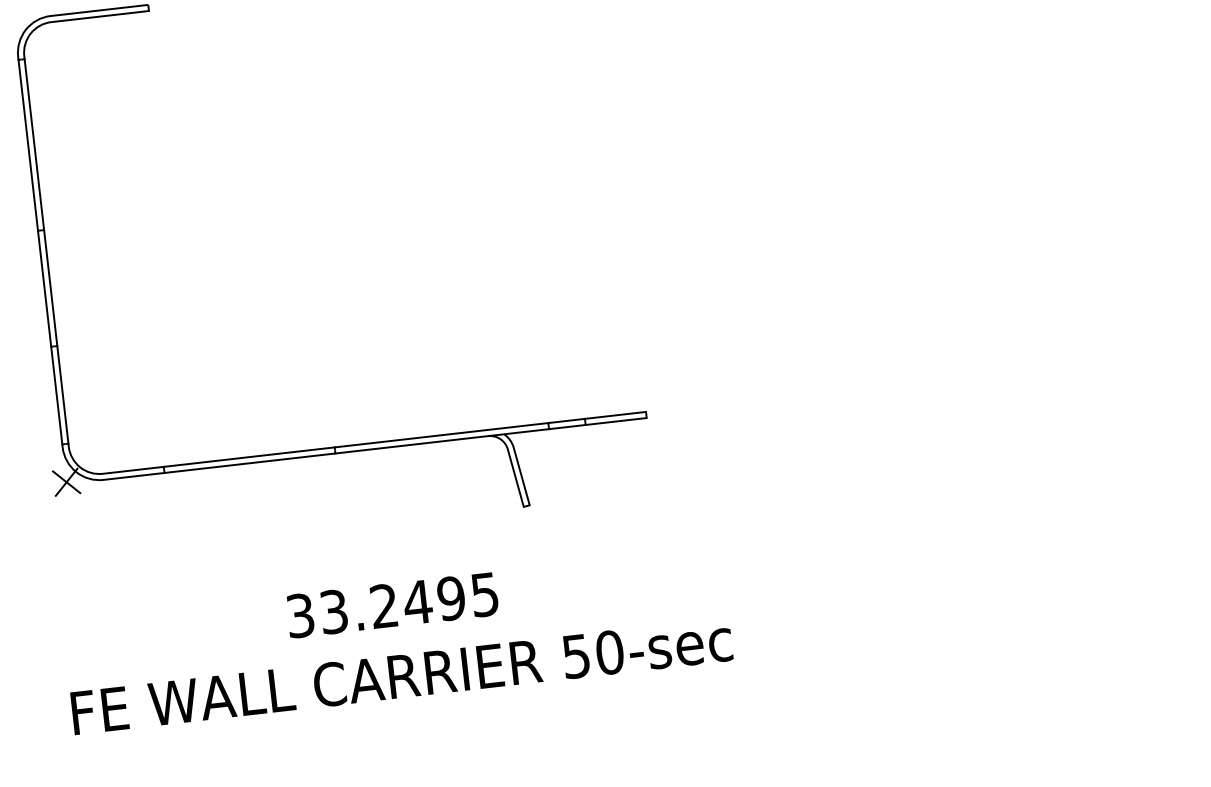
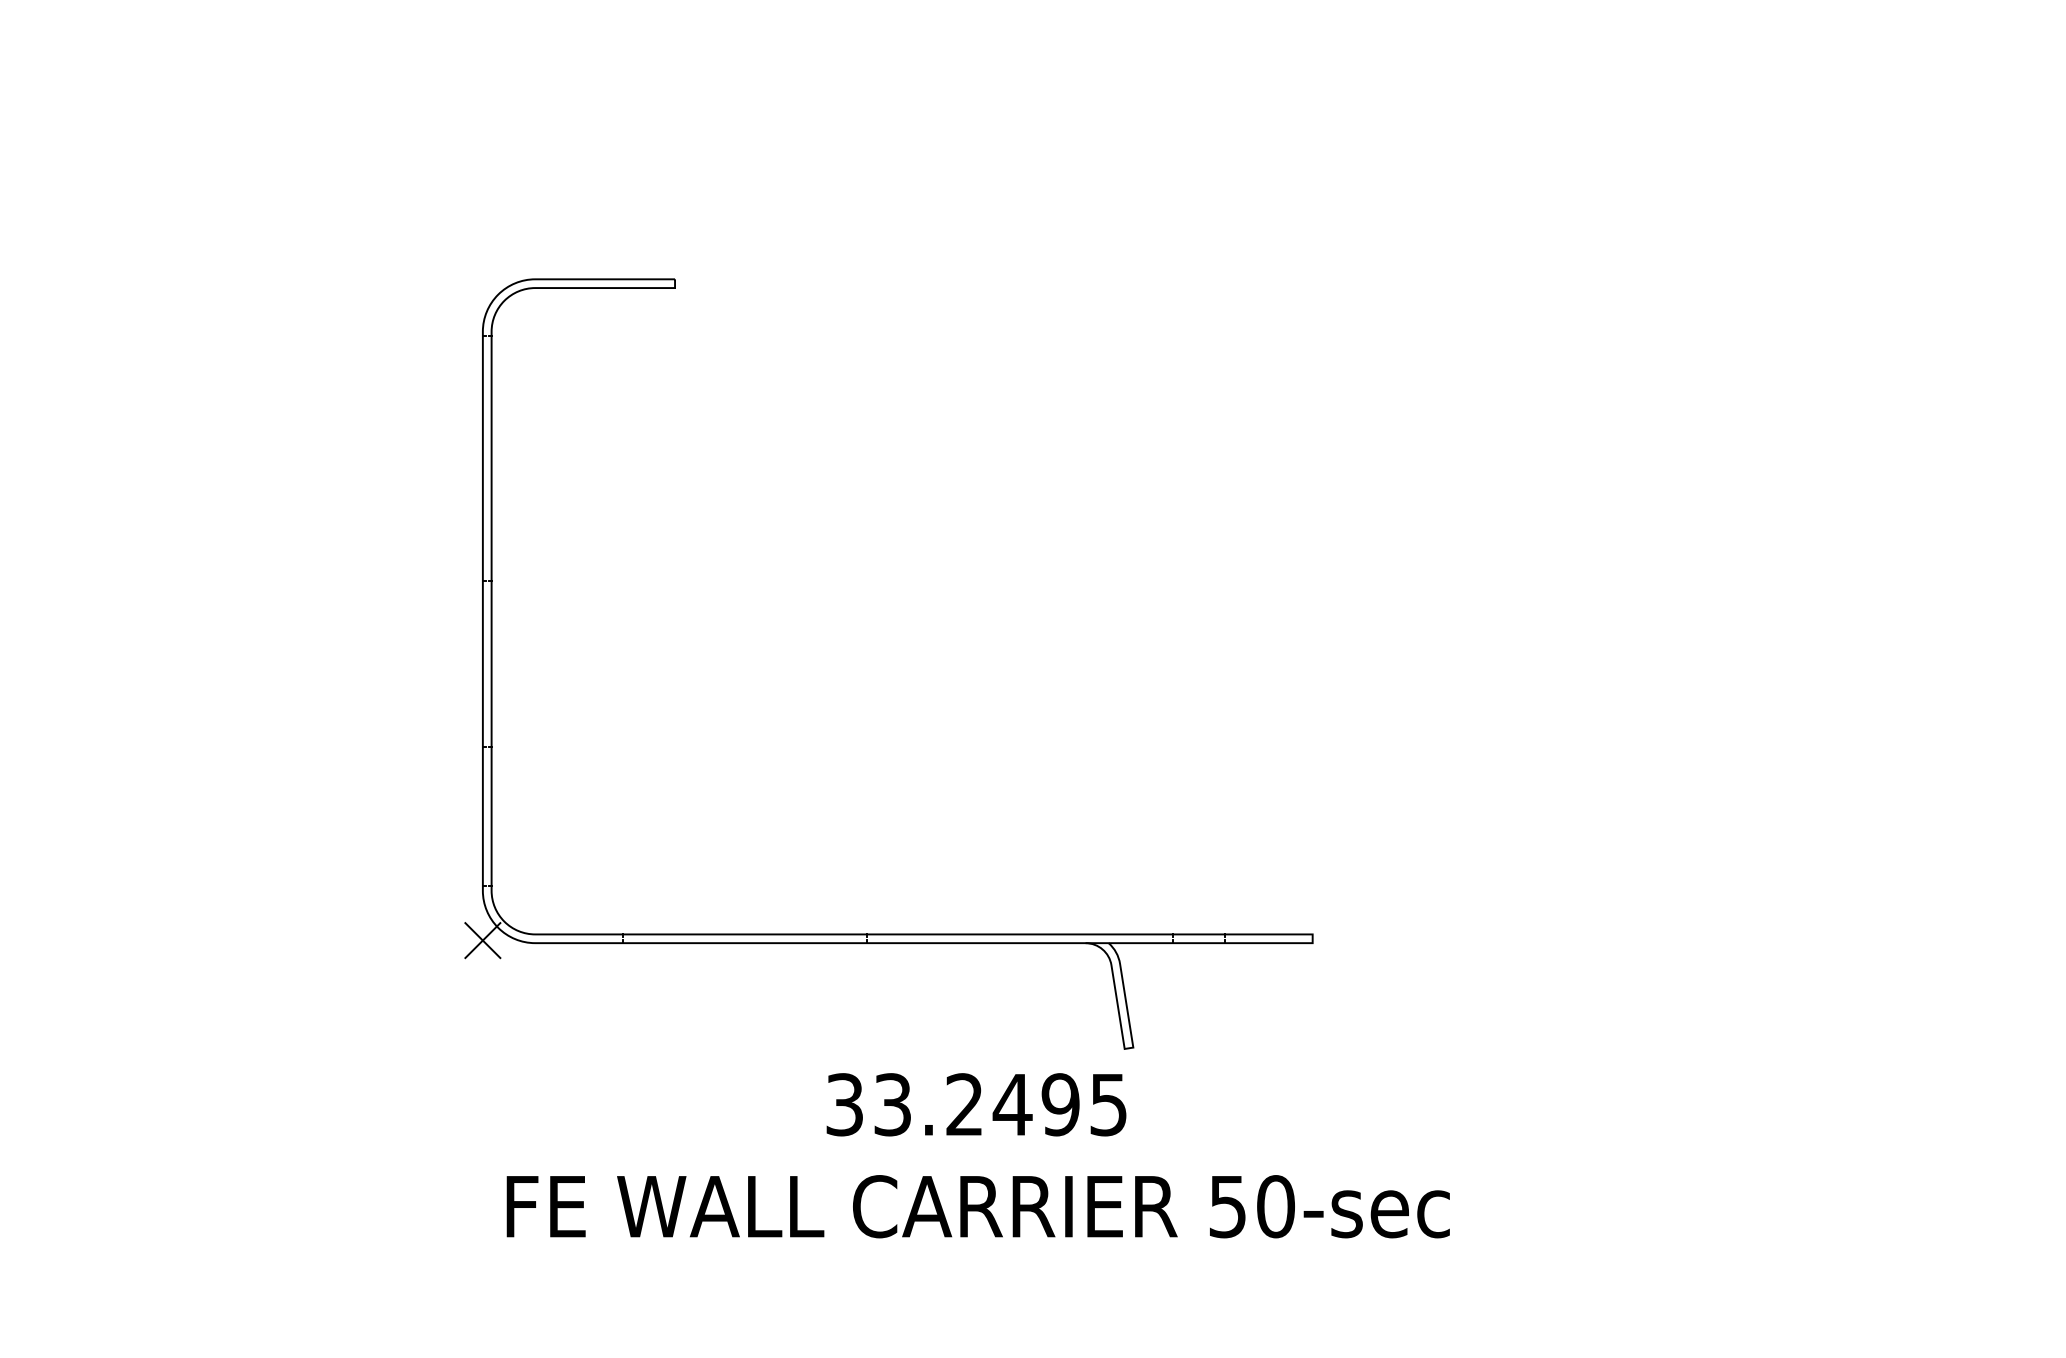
text: (397, 640) -> (977, 1155), moved

